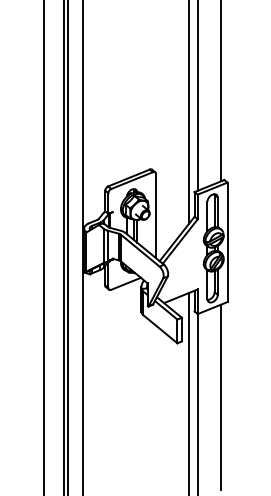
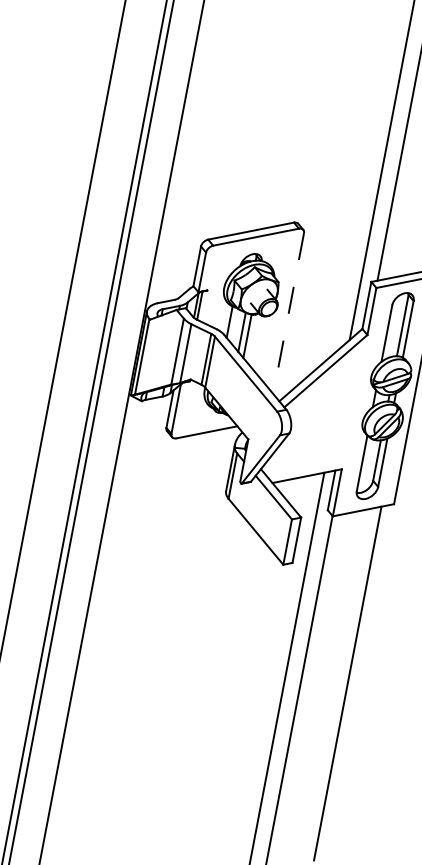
line: (155, 216) -> (287, 314), solid -> dashed

